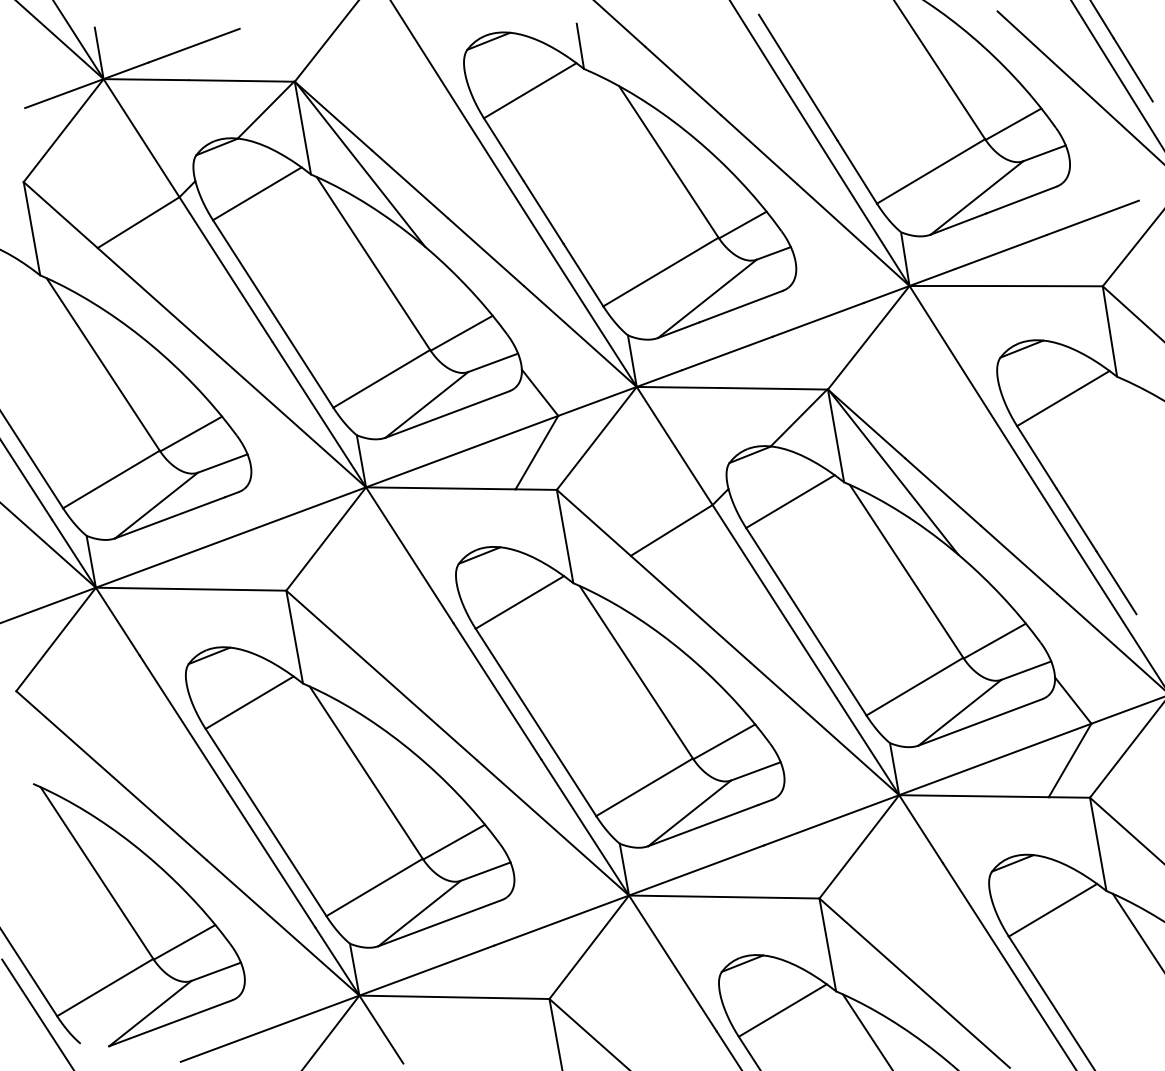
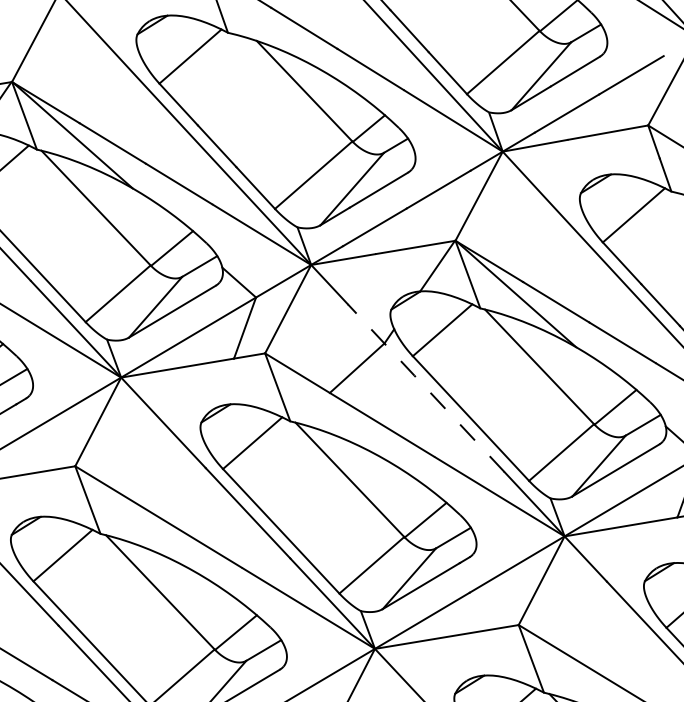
line: (755, 571) -> (425, 387), solid -> dashed

